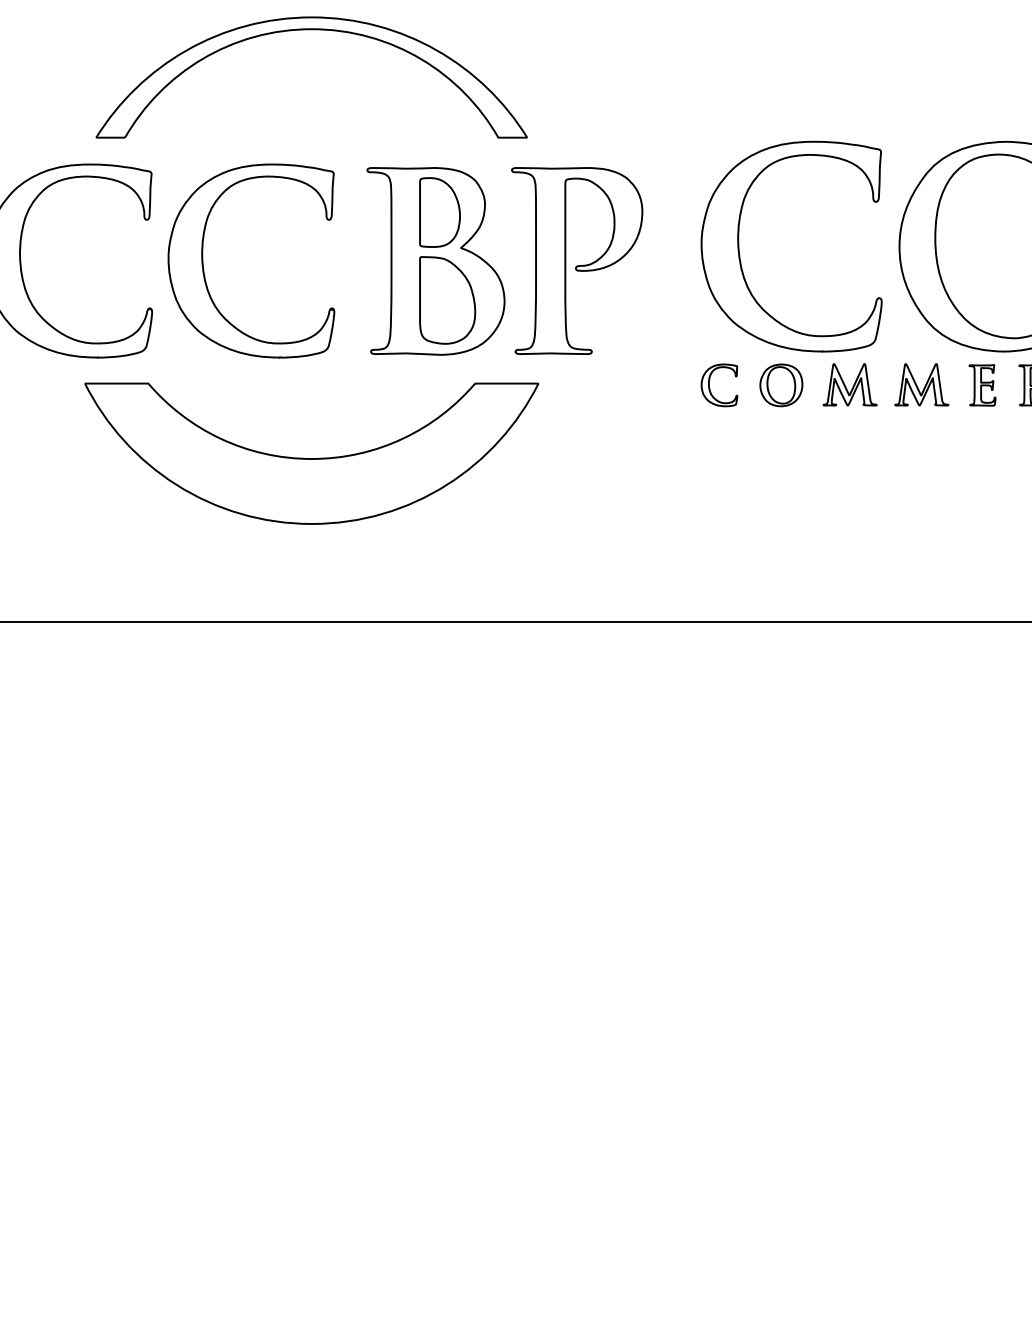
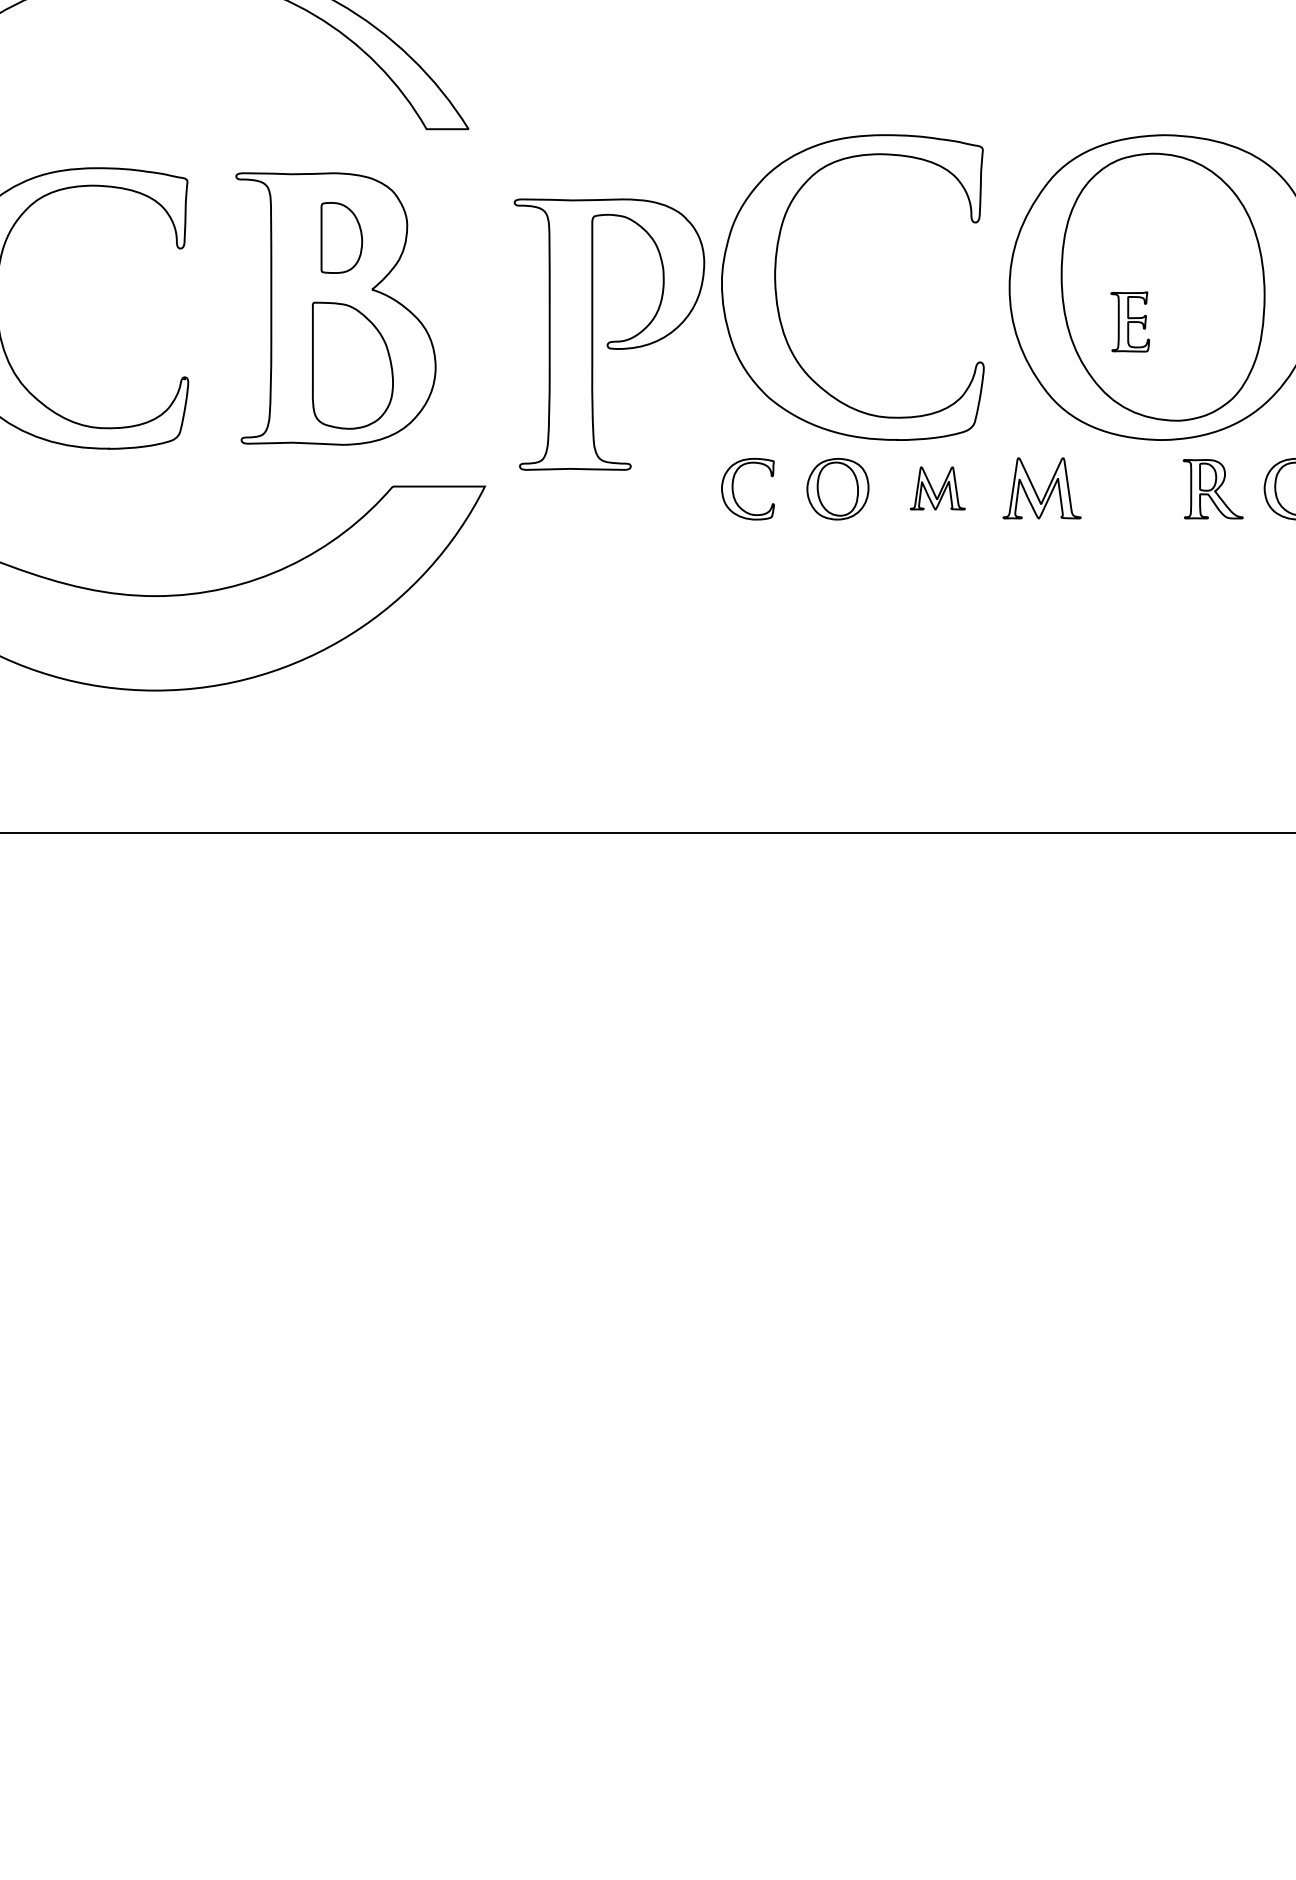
part: (439, 212) -> (341, 237), size x0.7
part: (577, 260) -> (609, 333), moved
part: (849, 384) -> (936, 487), size x0.7
part: (982, 385) -> (1130, 322), moved

